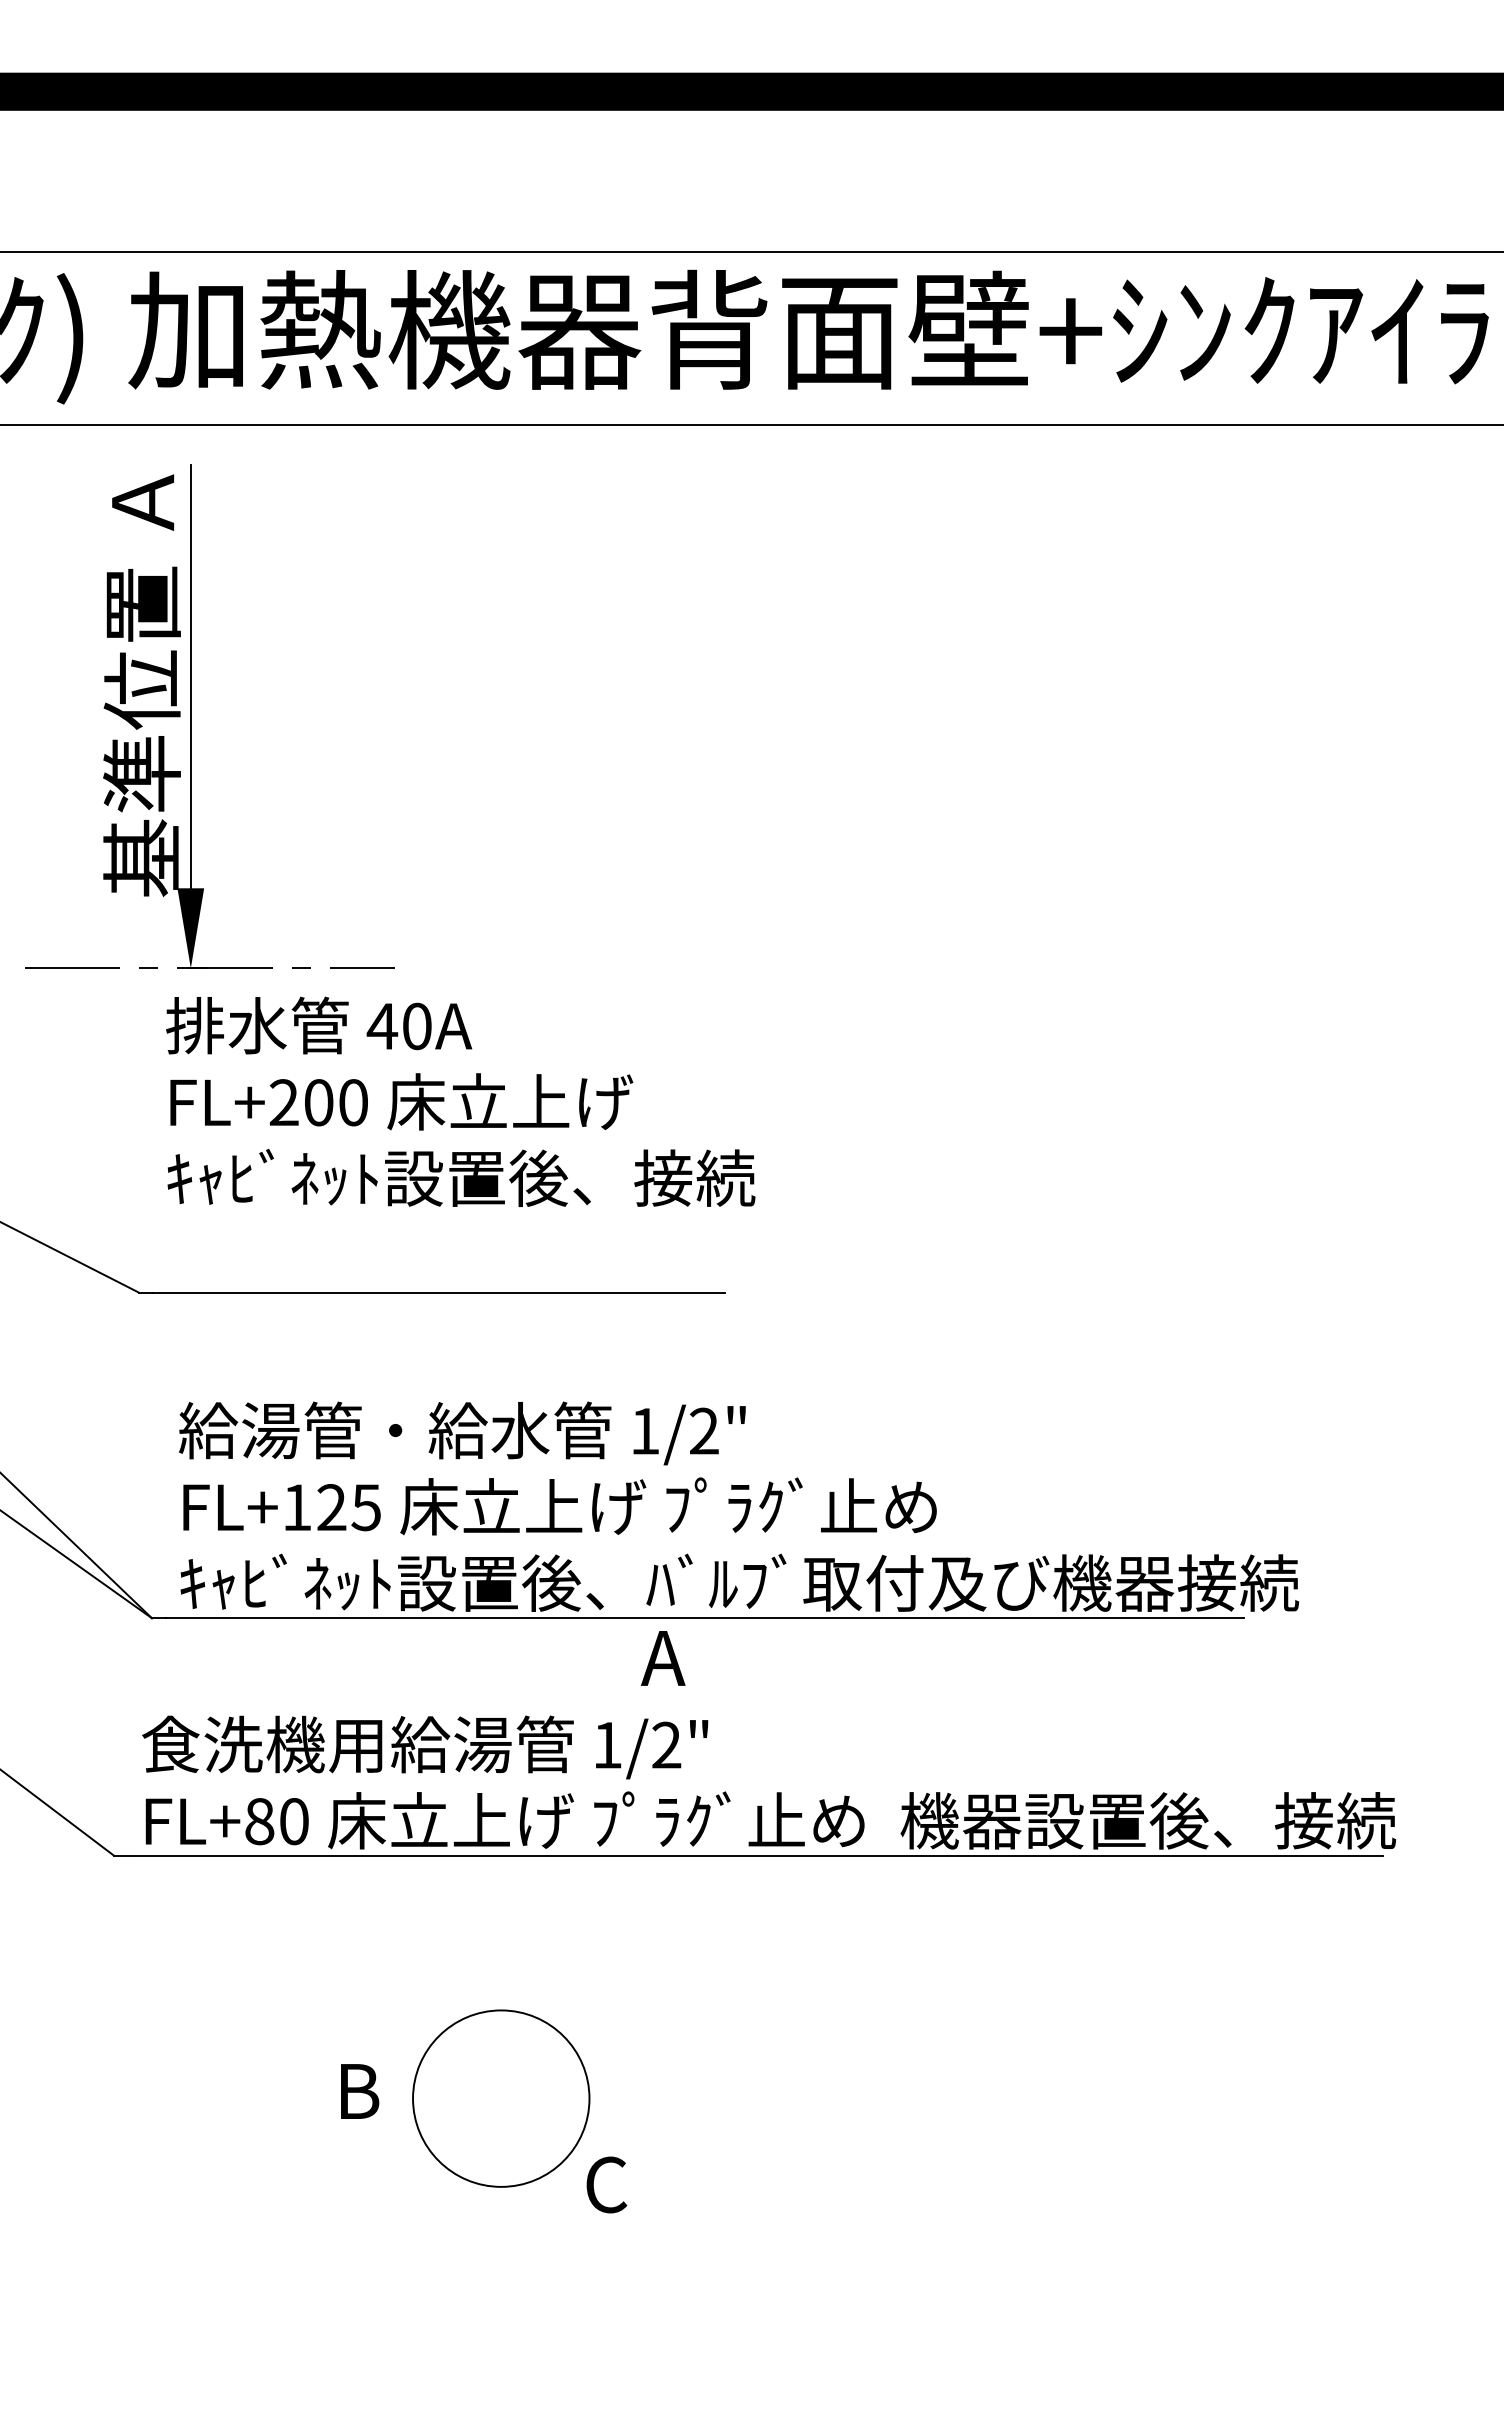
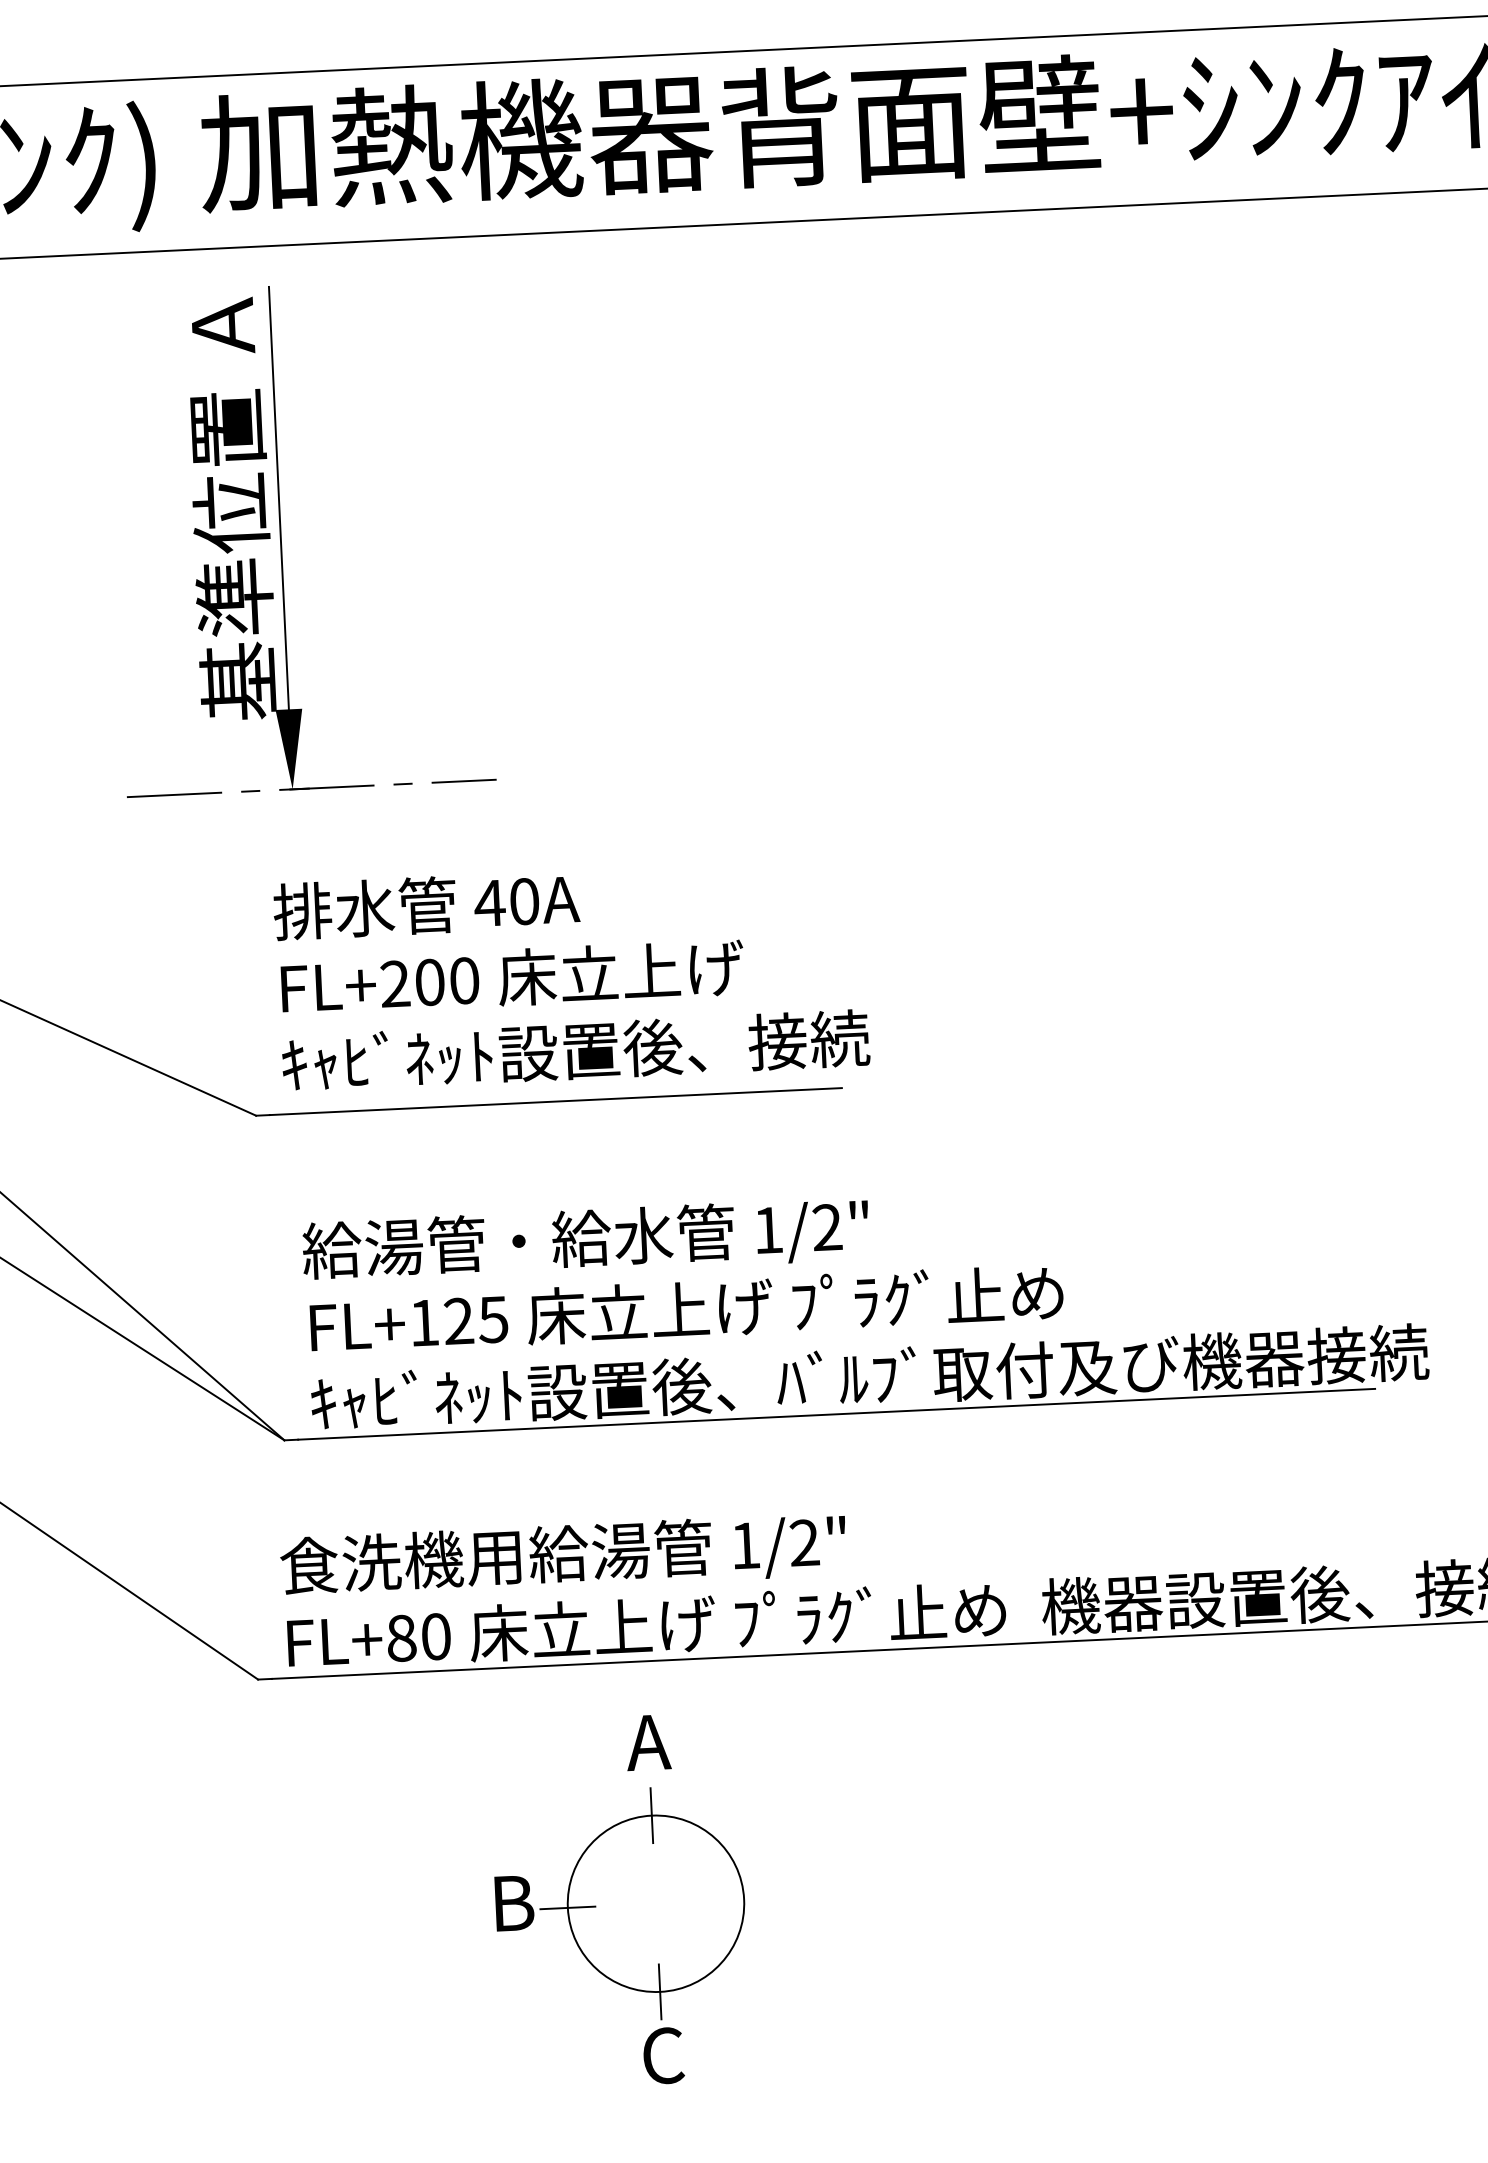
text: (460, 1101) -> (571, 974), moved
text: (663, 1658) -> (648, 1742), moved
line: (501, 2009) -> (652, 1814), added
line: (412, 2098) -> (567, 1907), added
text: (606, 2184) -> (663, 2055), moved
line: (501, 2186) -> (660, 1991), added

